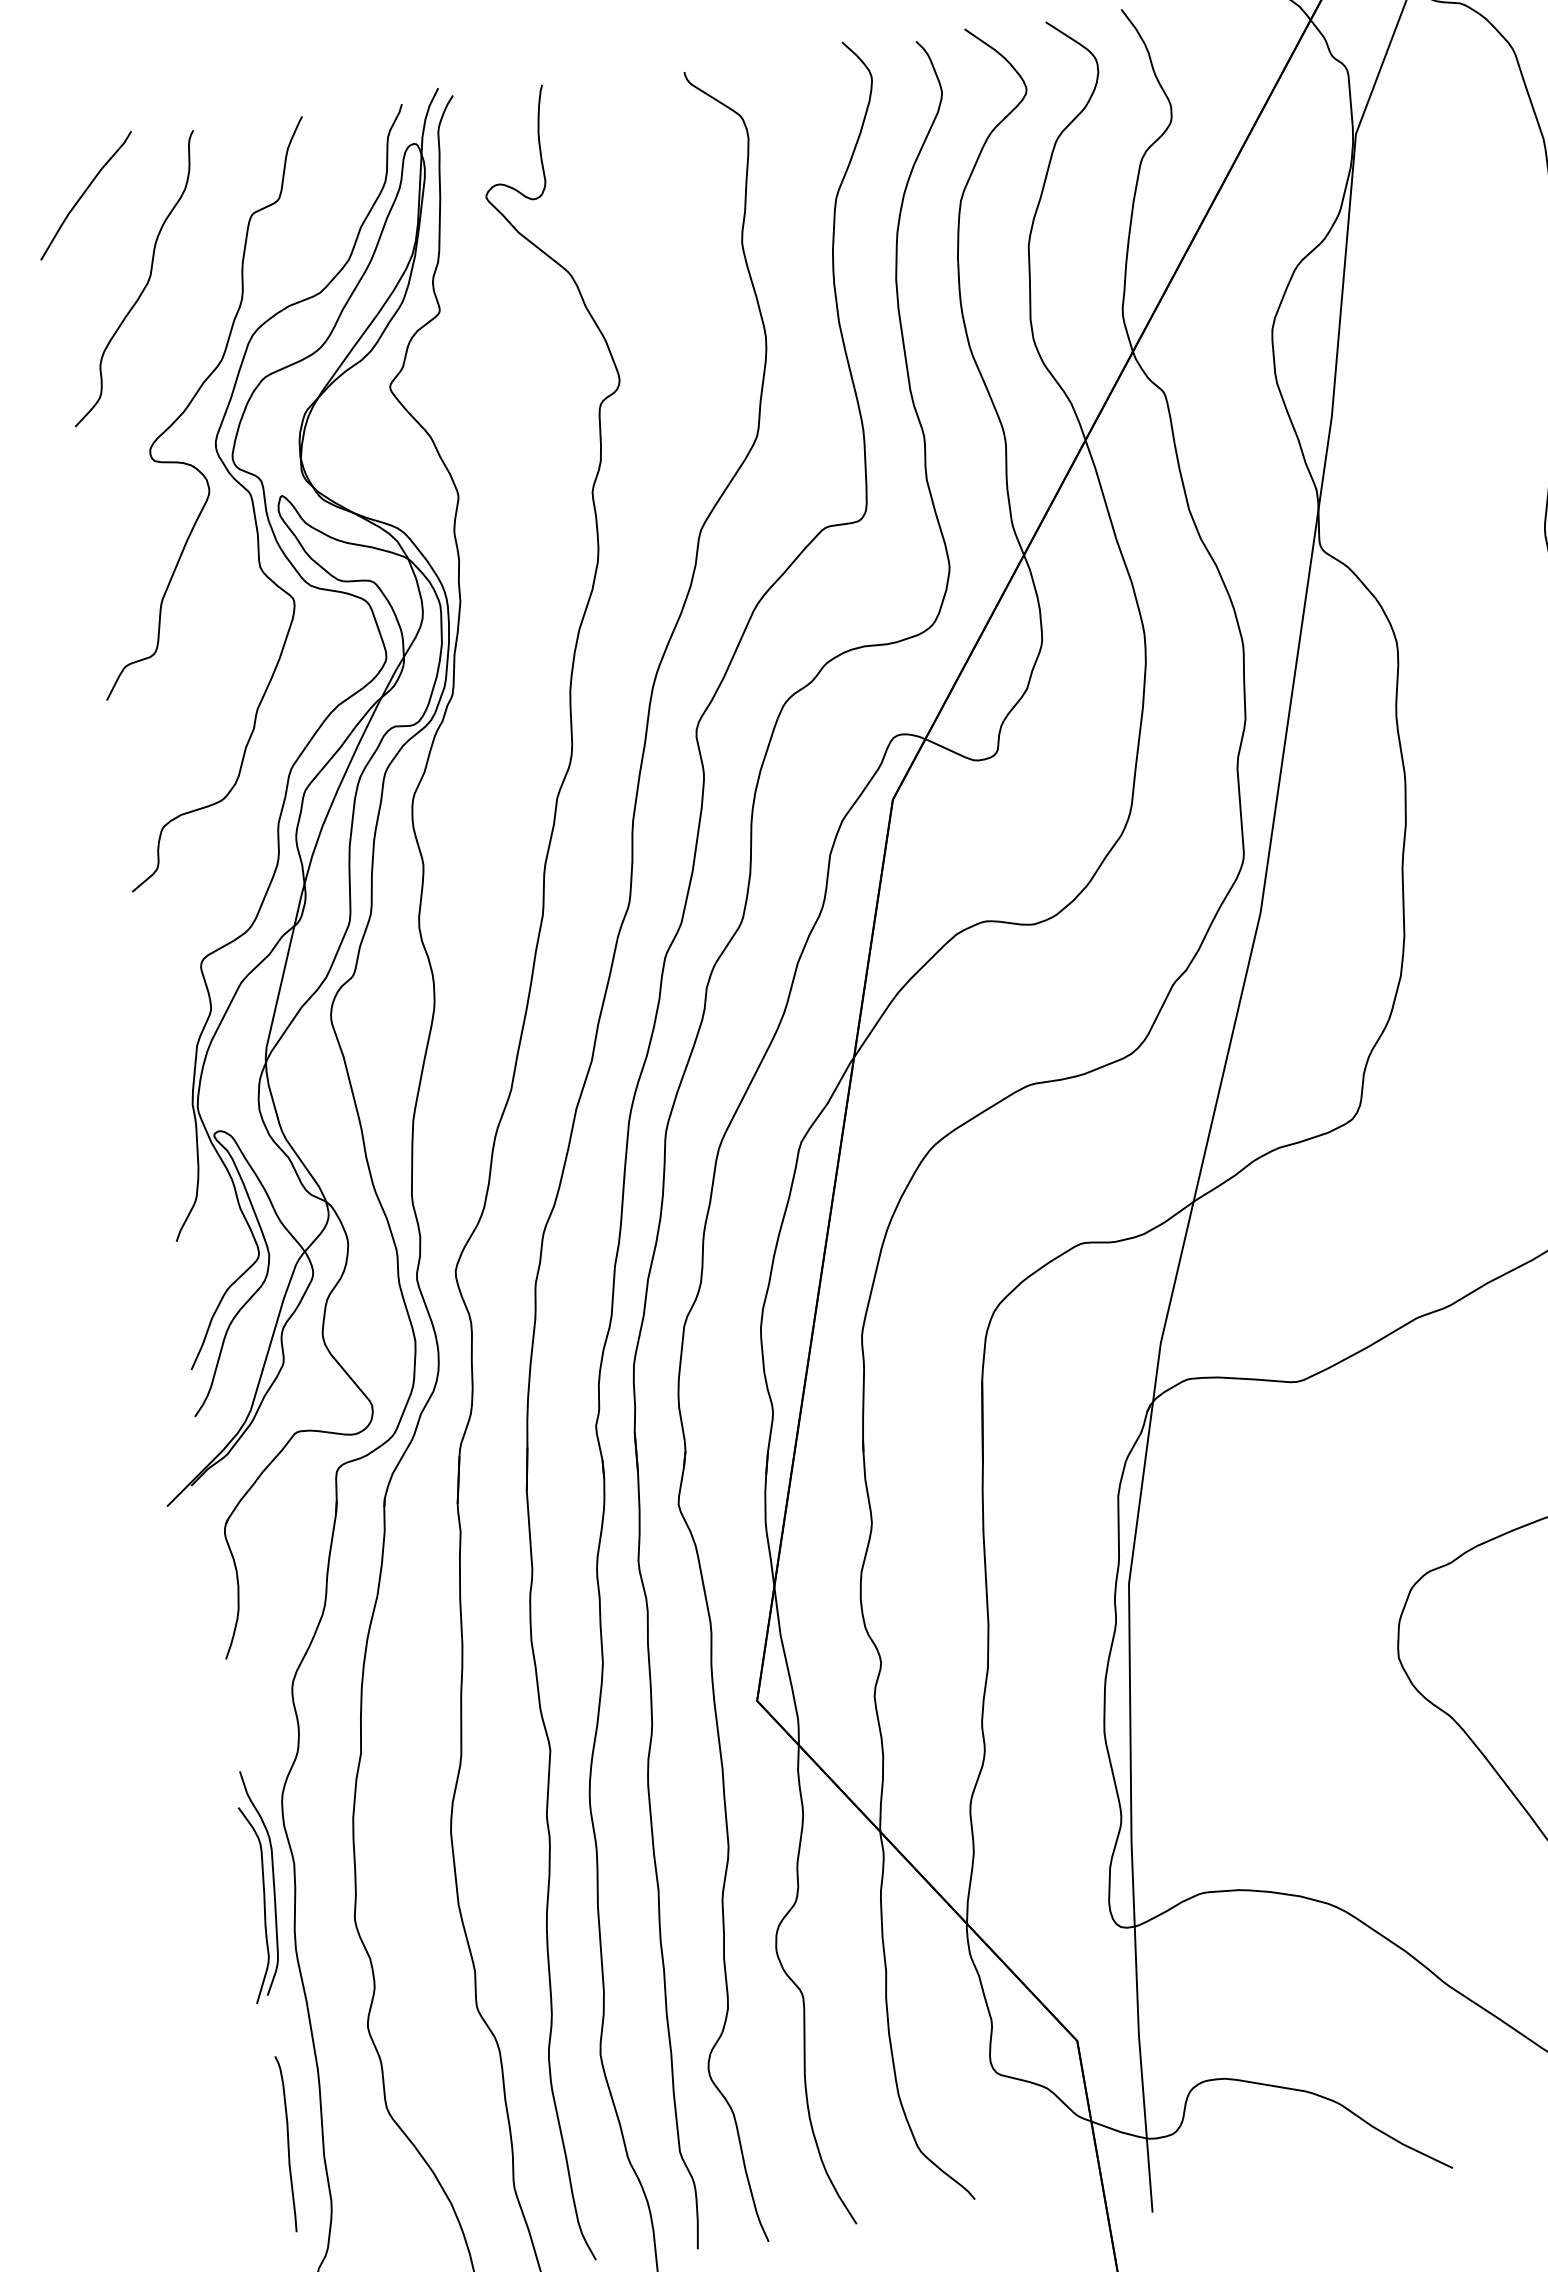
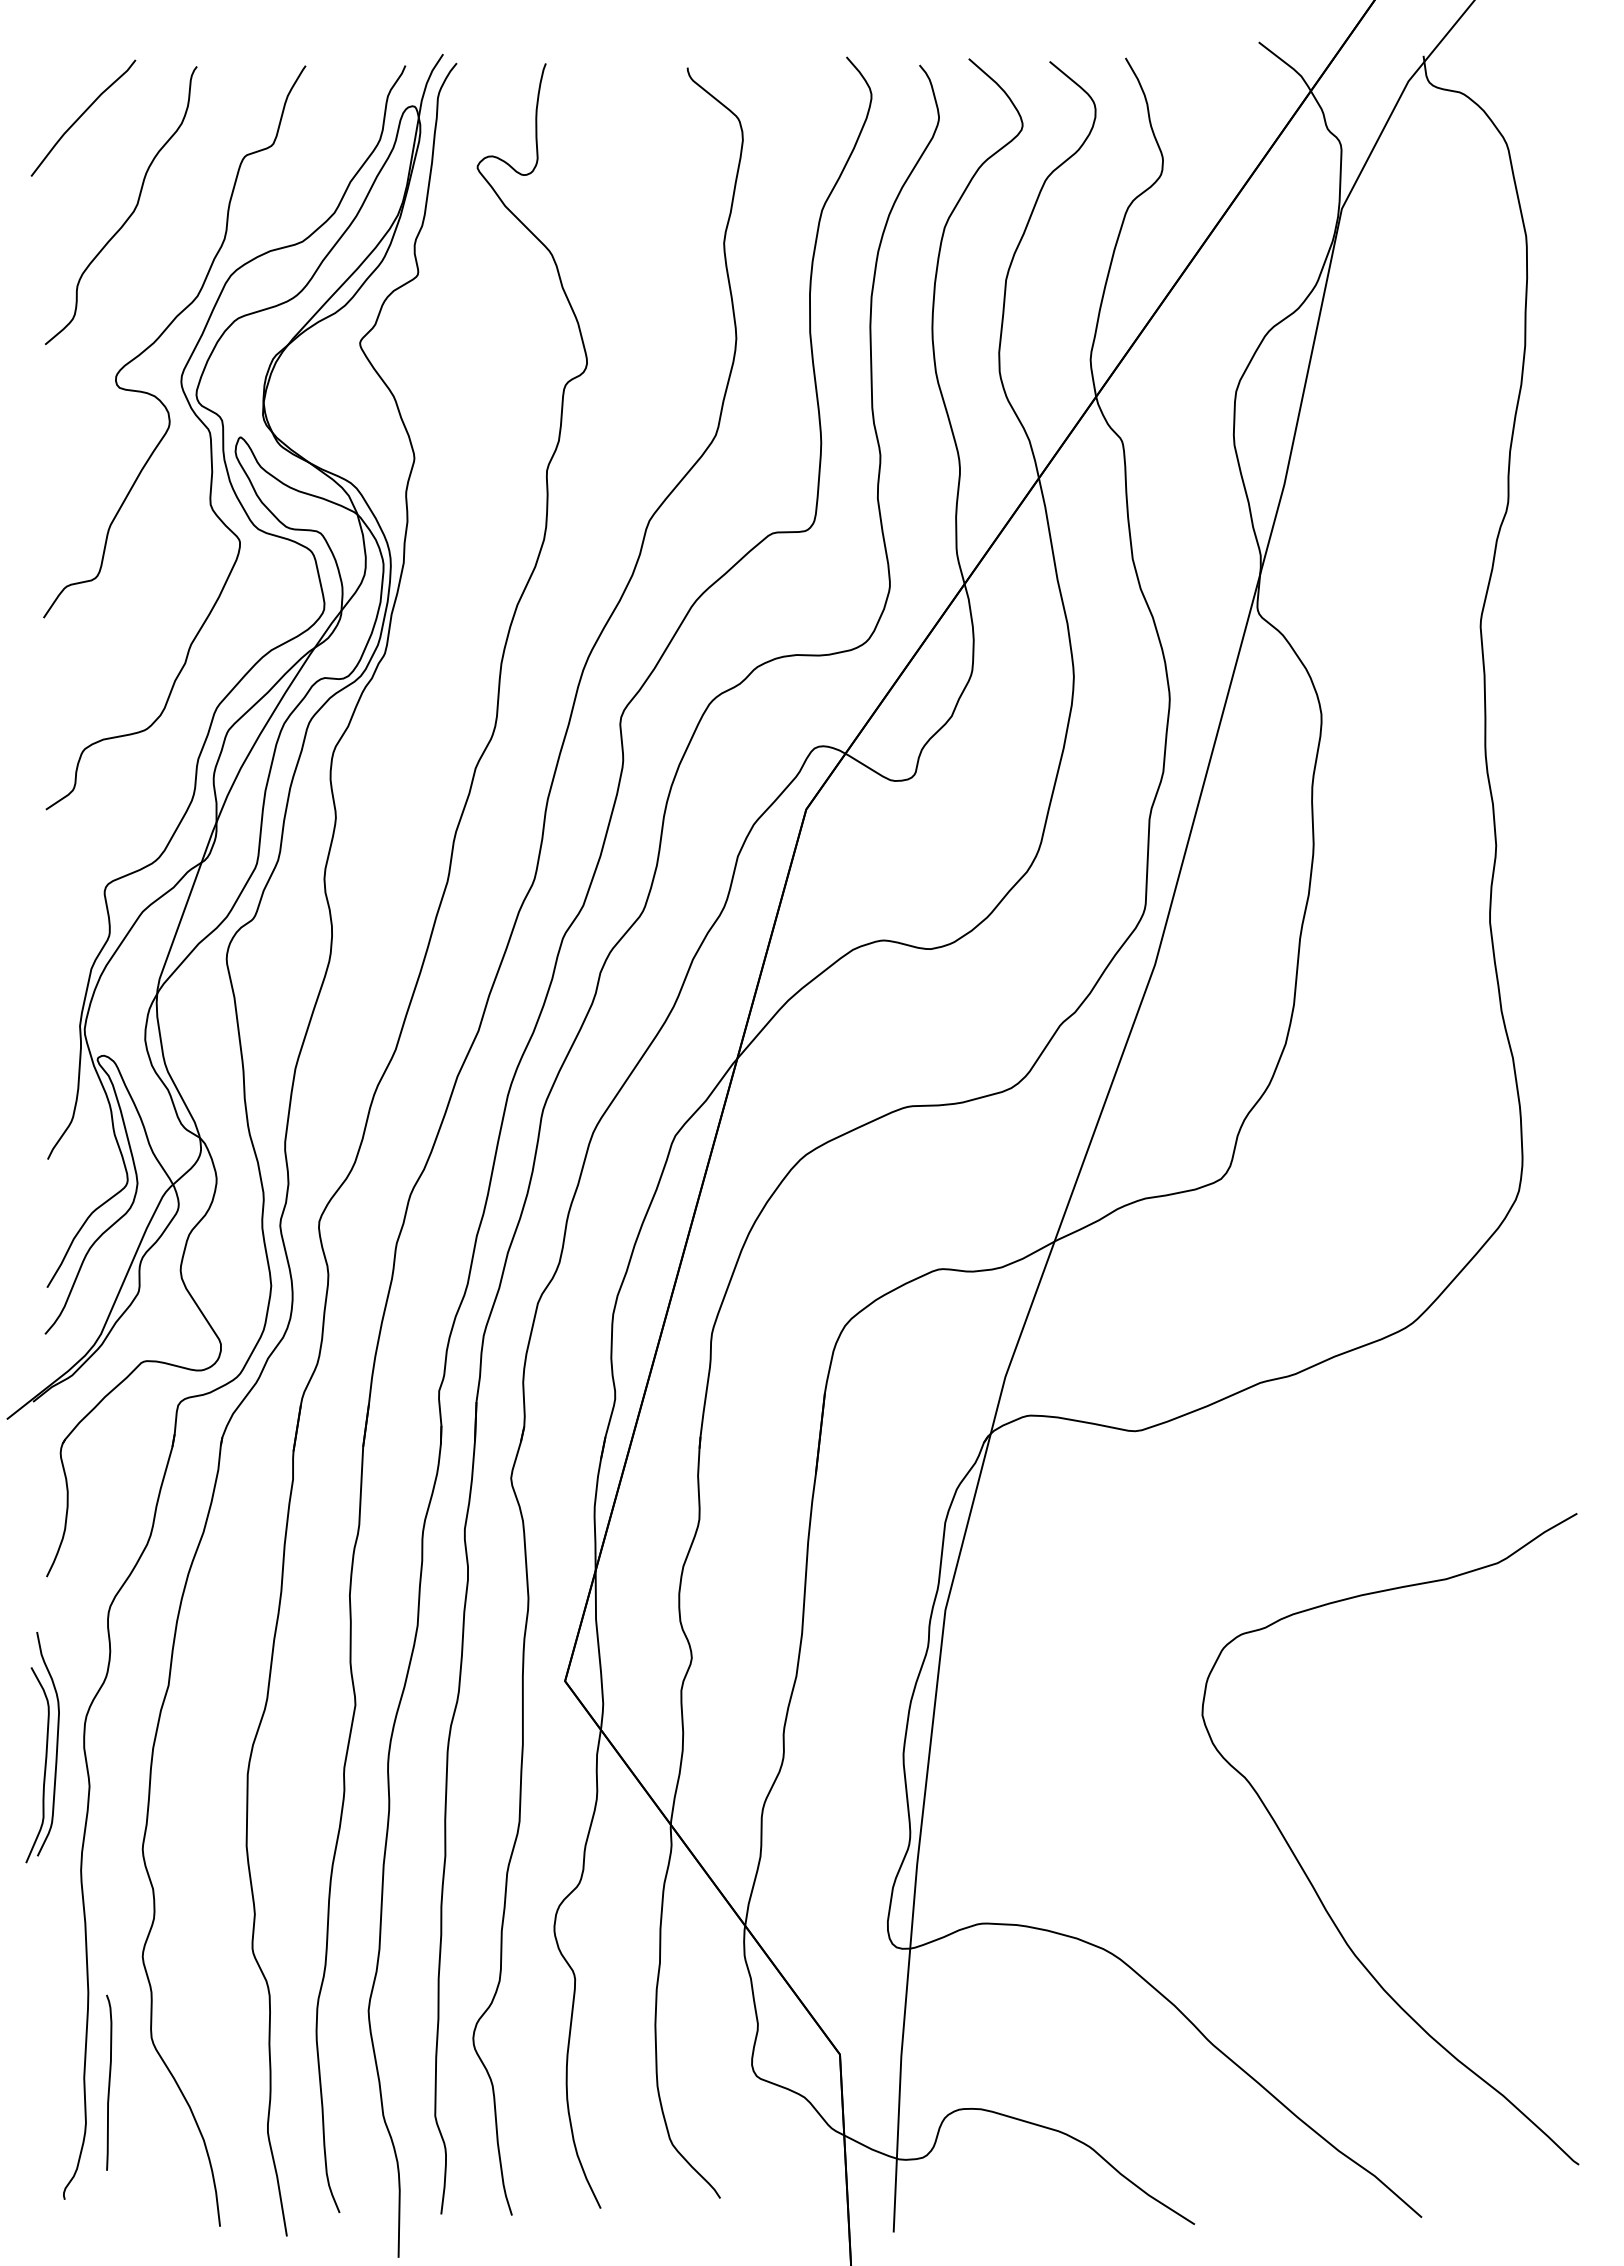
part: (259, 1886) -> (42, 1747), moved
curve: (288, 2143) -> (109, 2082), moved

